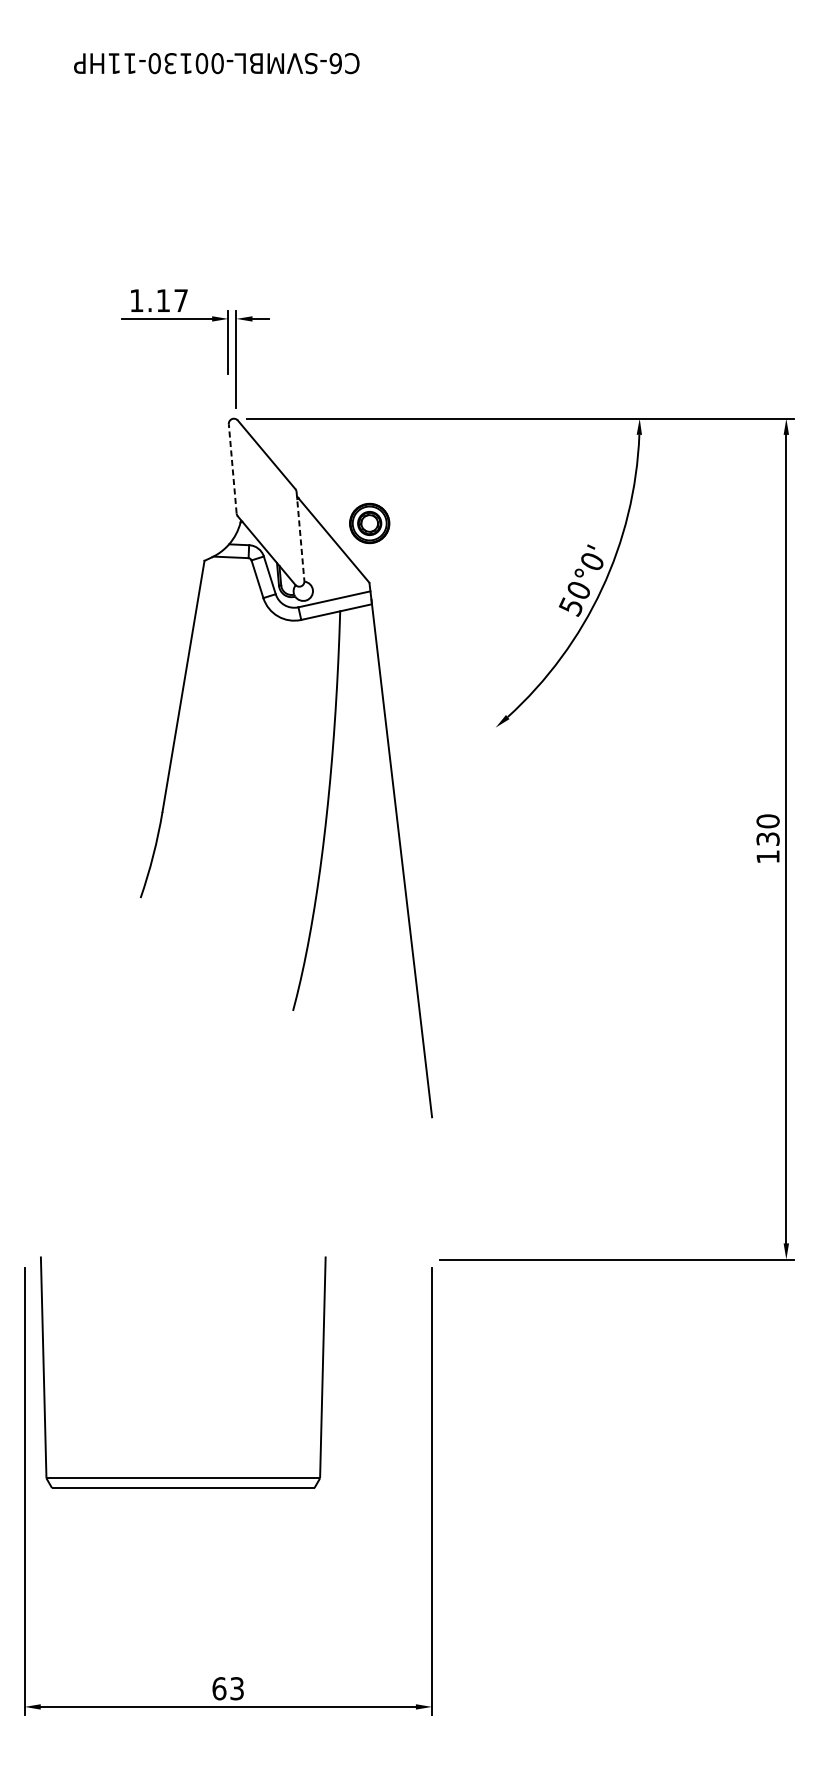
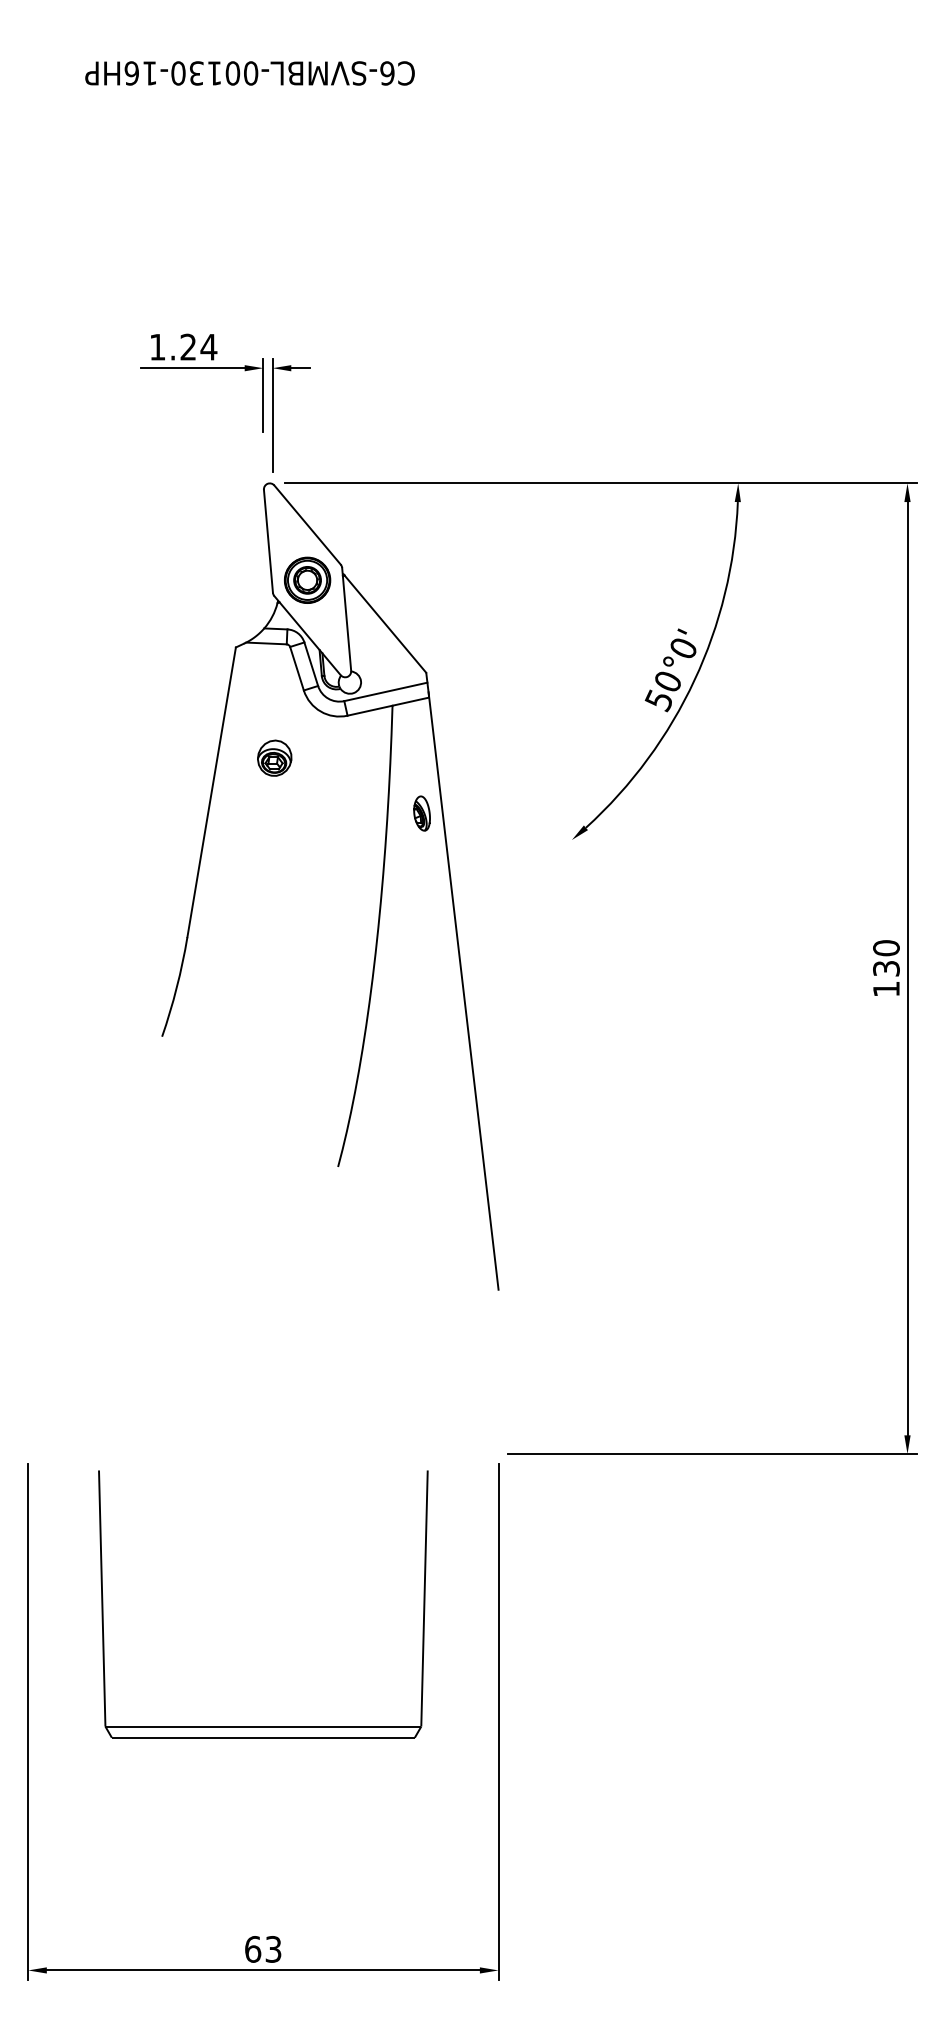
text: (114, 63) -> (131, 73), C6-SVMBL-00130-11HP -> C6-SVMBL-00130-16HP
text: (172, 300) -> (198, 346), 1.17 -> 1.24
line: (232, 469) -> (268, 541), dashed -> solid
part: (369, 522) -> (307, 579), moved
line: (300, 536) -> (346, 619), dashed -> solid
part: (237, 656) -> (274, 757), added
part: (365, 704) -> (421, 813), added
part: (183, 1478) -> (263, 1726), moved

